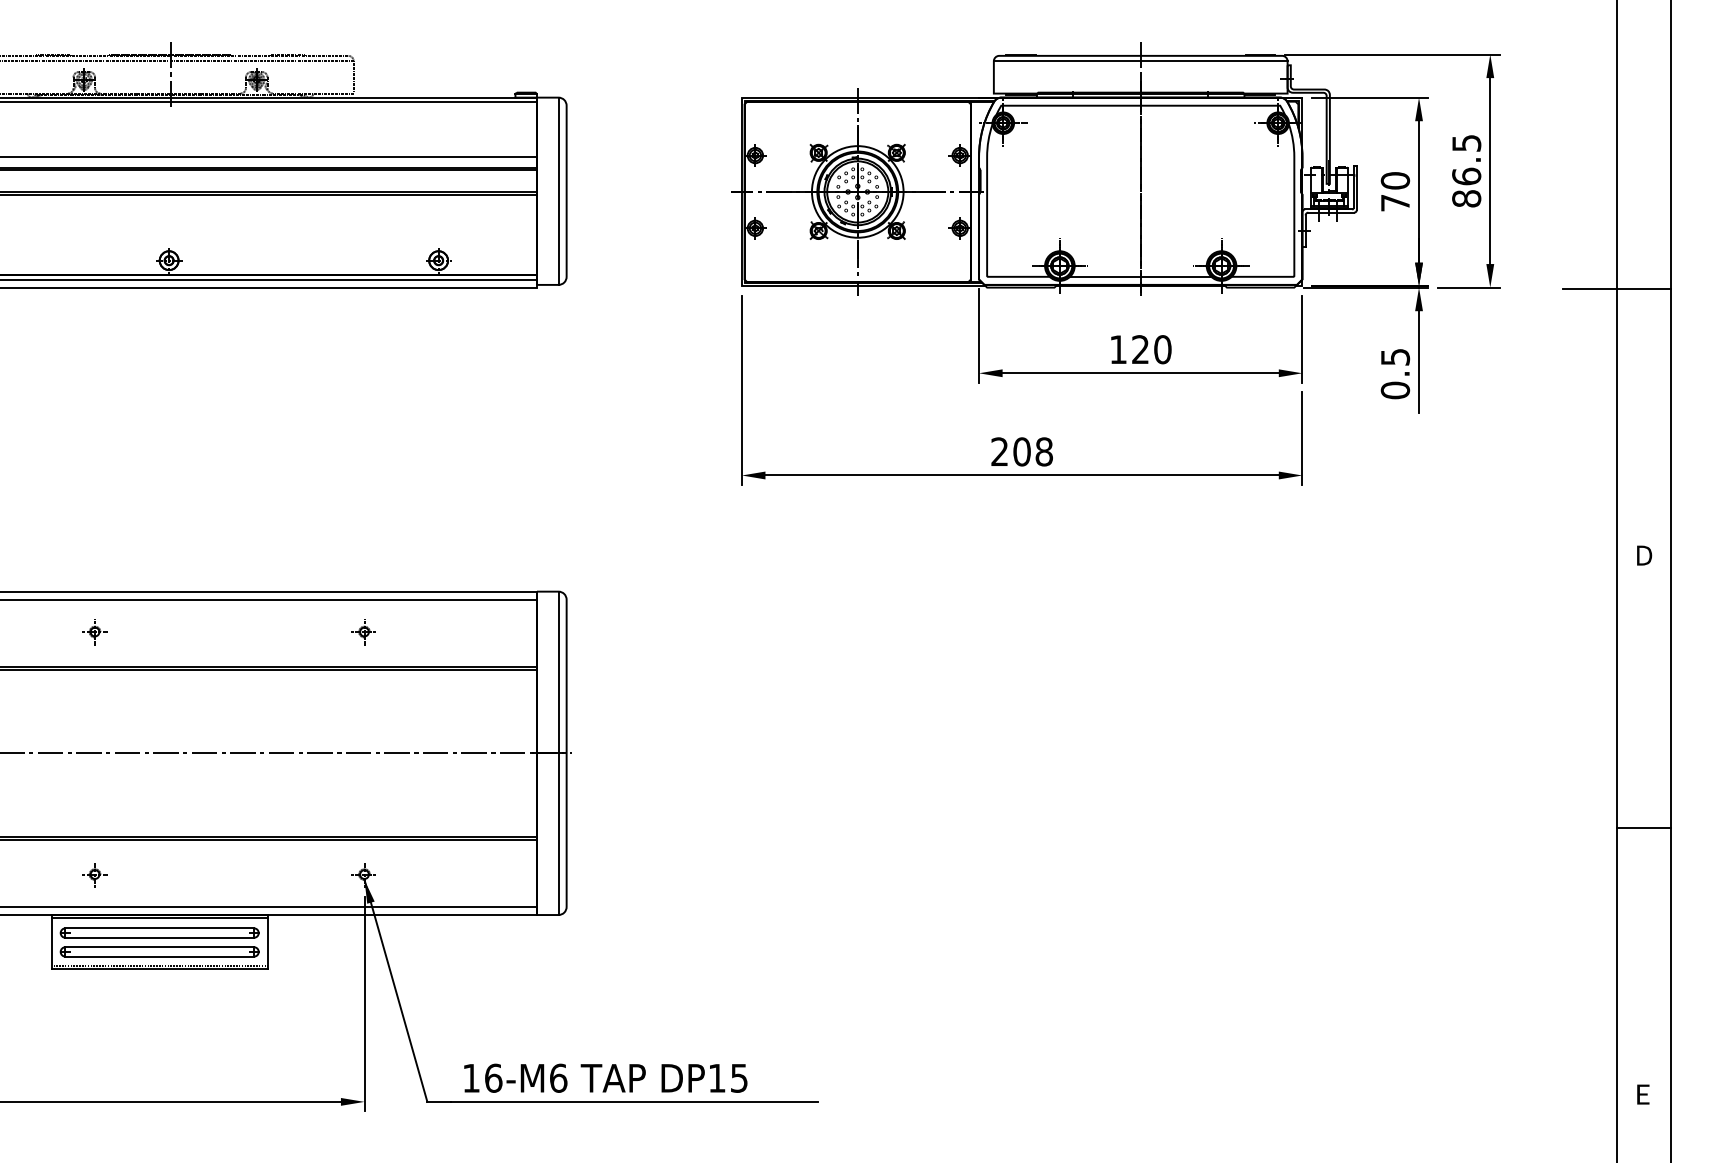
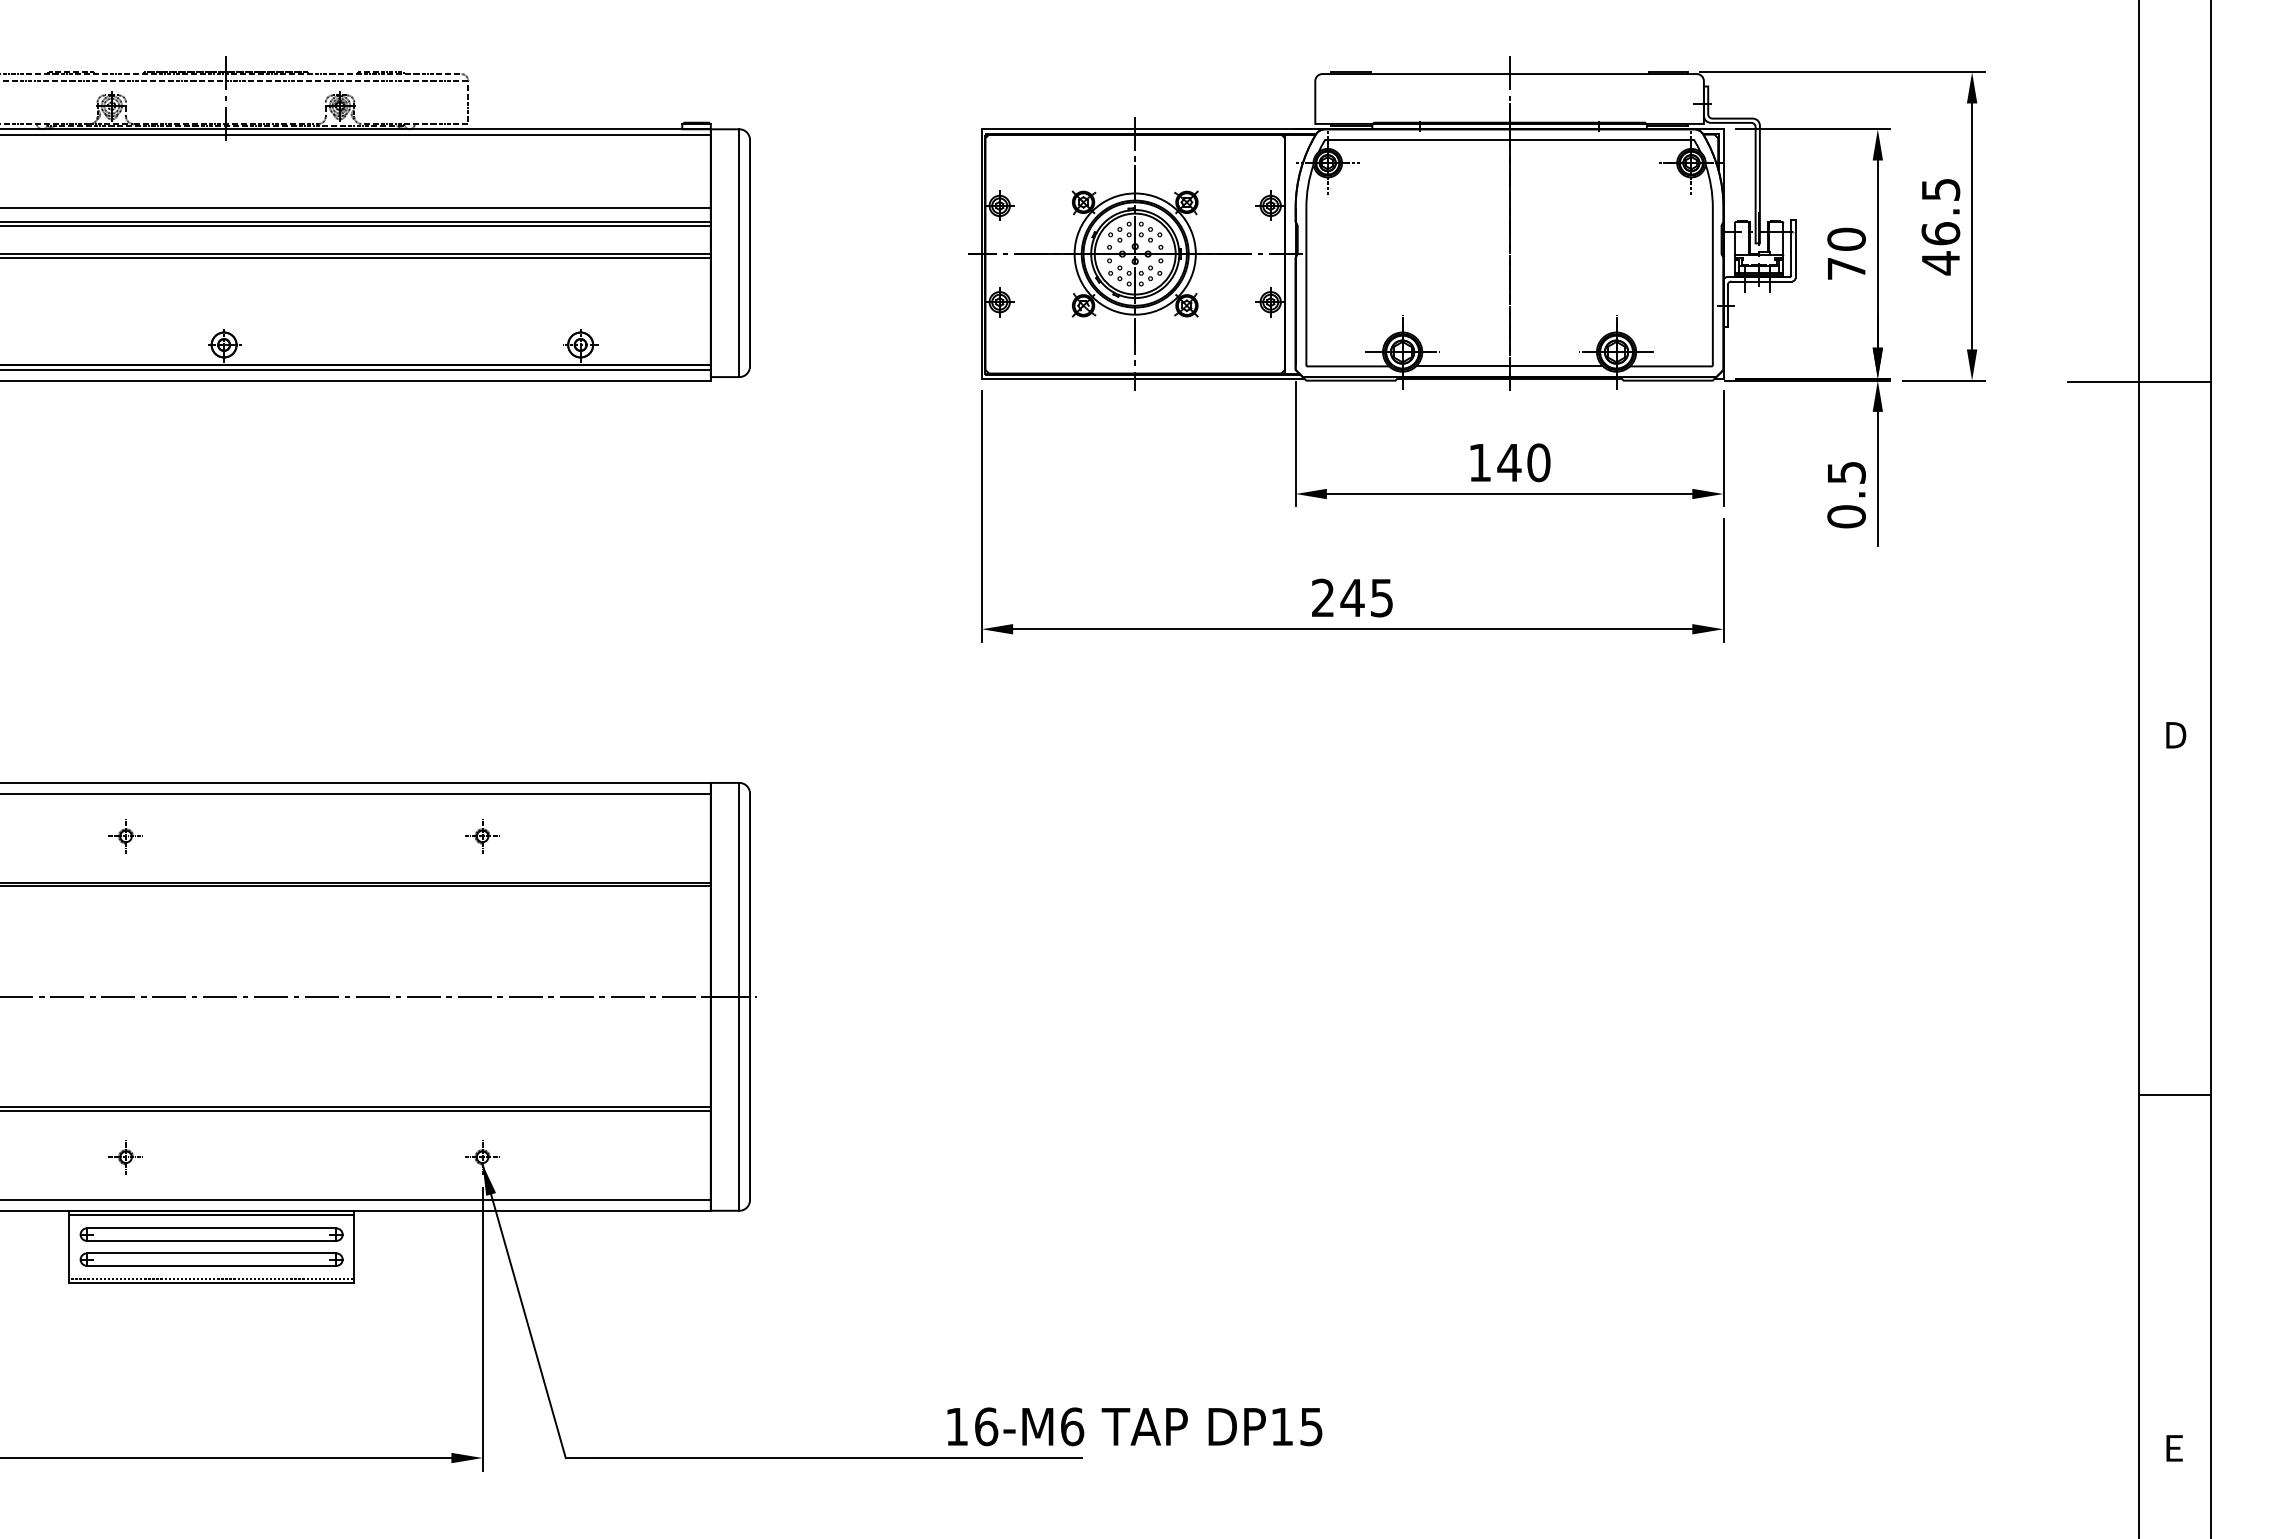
line: (1140, 61) -> (1509, 81), removed
text: (1466, 199) -> (1940, 263), 86.5 -> 46.5
text: (1140, 349) -> (1509, 462), 120 -> 140
text: (1032, 451) -> (1366, 597), 208 -> 245
text: (605, 1078) -> (1134, 1426), moved

